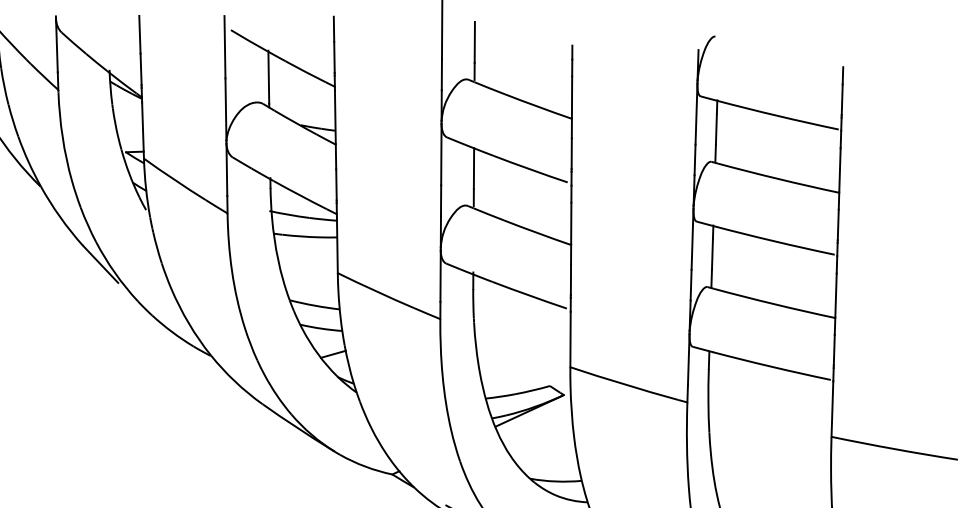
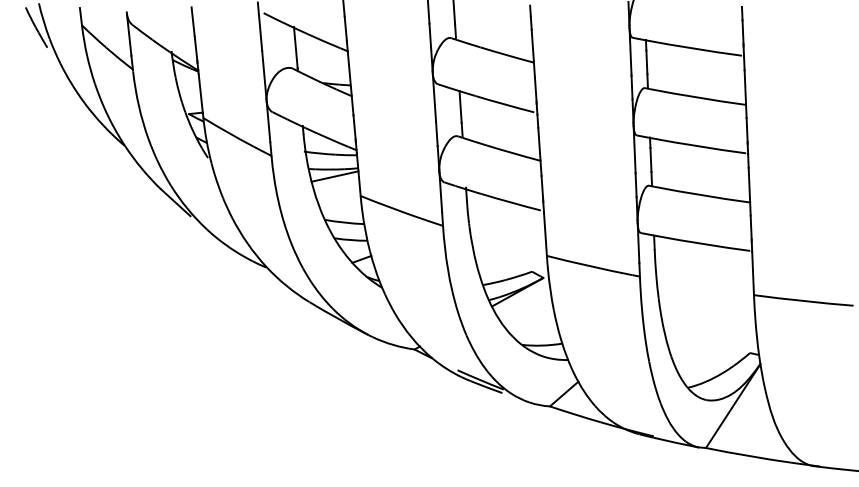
line: (306, 245) -> (334, 176), added

